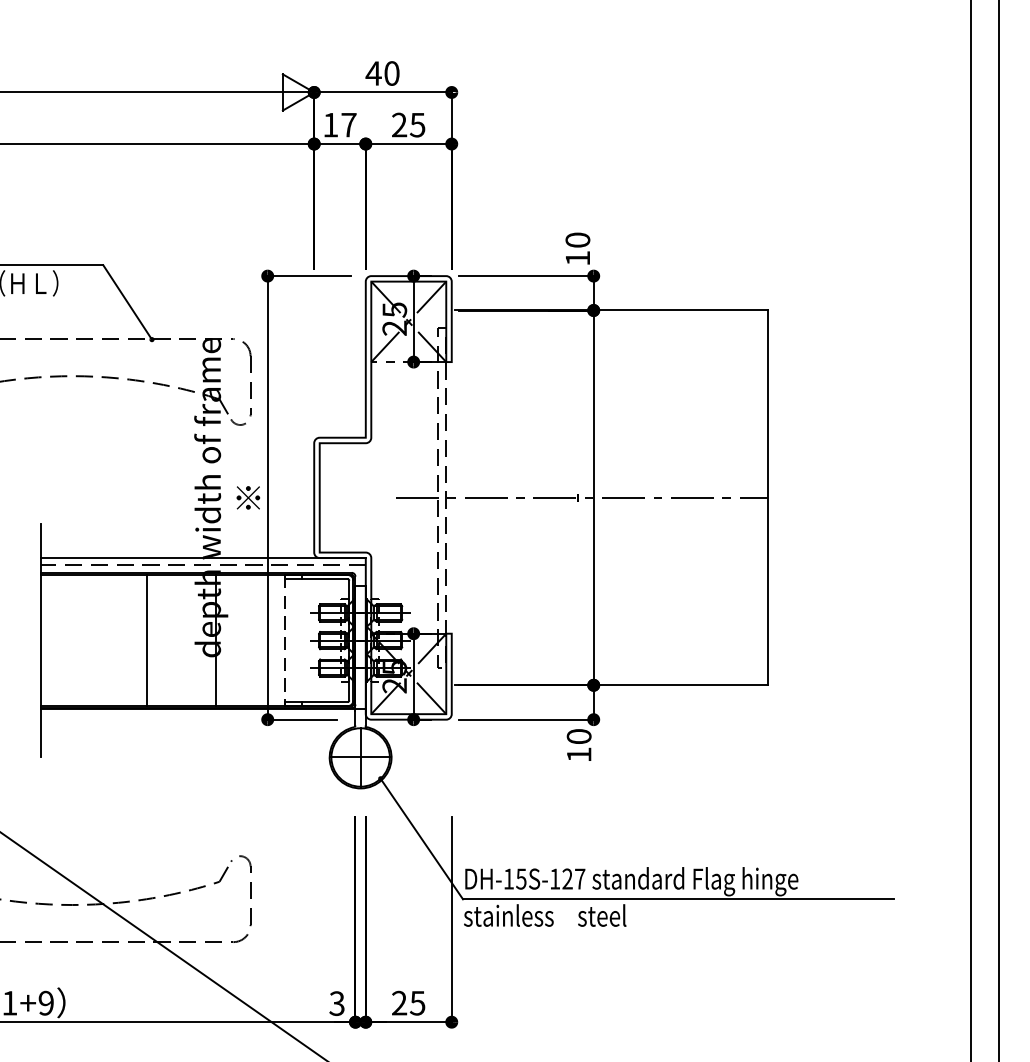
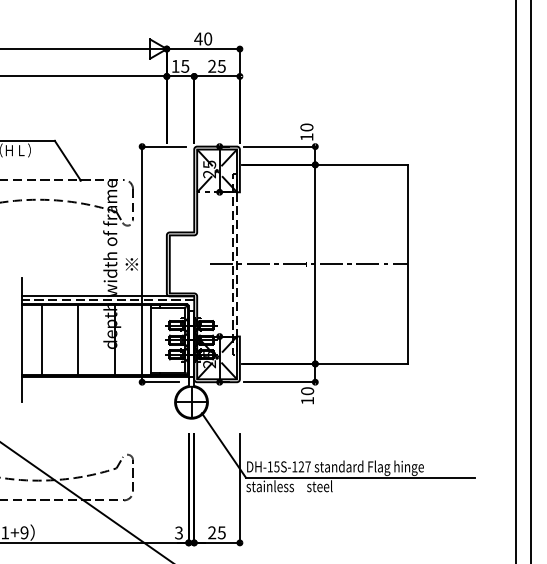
text: (349, 125) -> (185, 66), 17 -> 15
line: (78, 641) -> (41, 340), added
line: (285, 641) -> (151, 340), dashed -> solid

